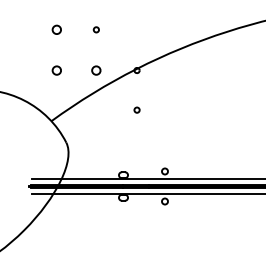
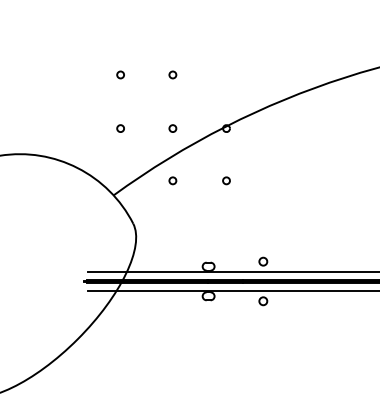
circle: (56, 29) -> (120, 74), size x0.62
circle: (56, 70) -> (120, 128), size x0.62
circle: (96, 70) -> (172, 128), size x0.62
circle: (96, 109) -> (172, 180), added

